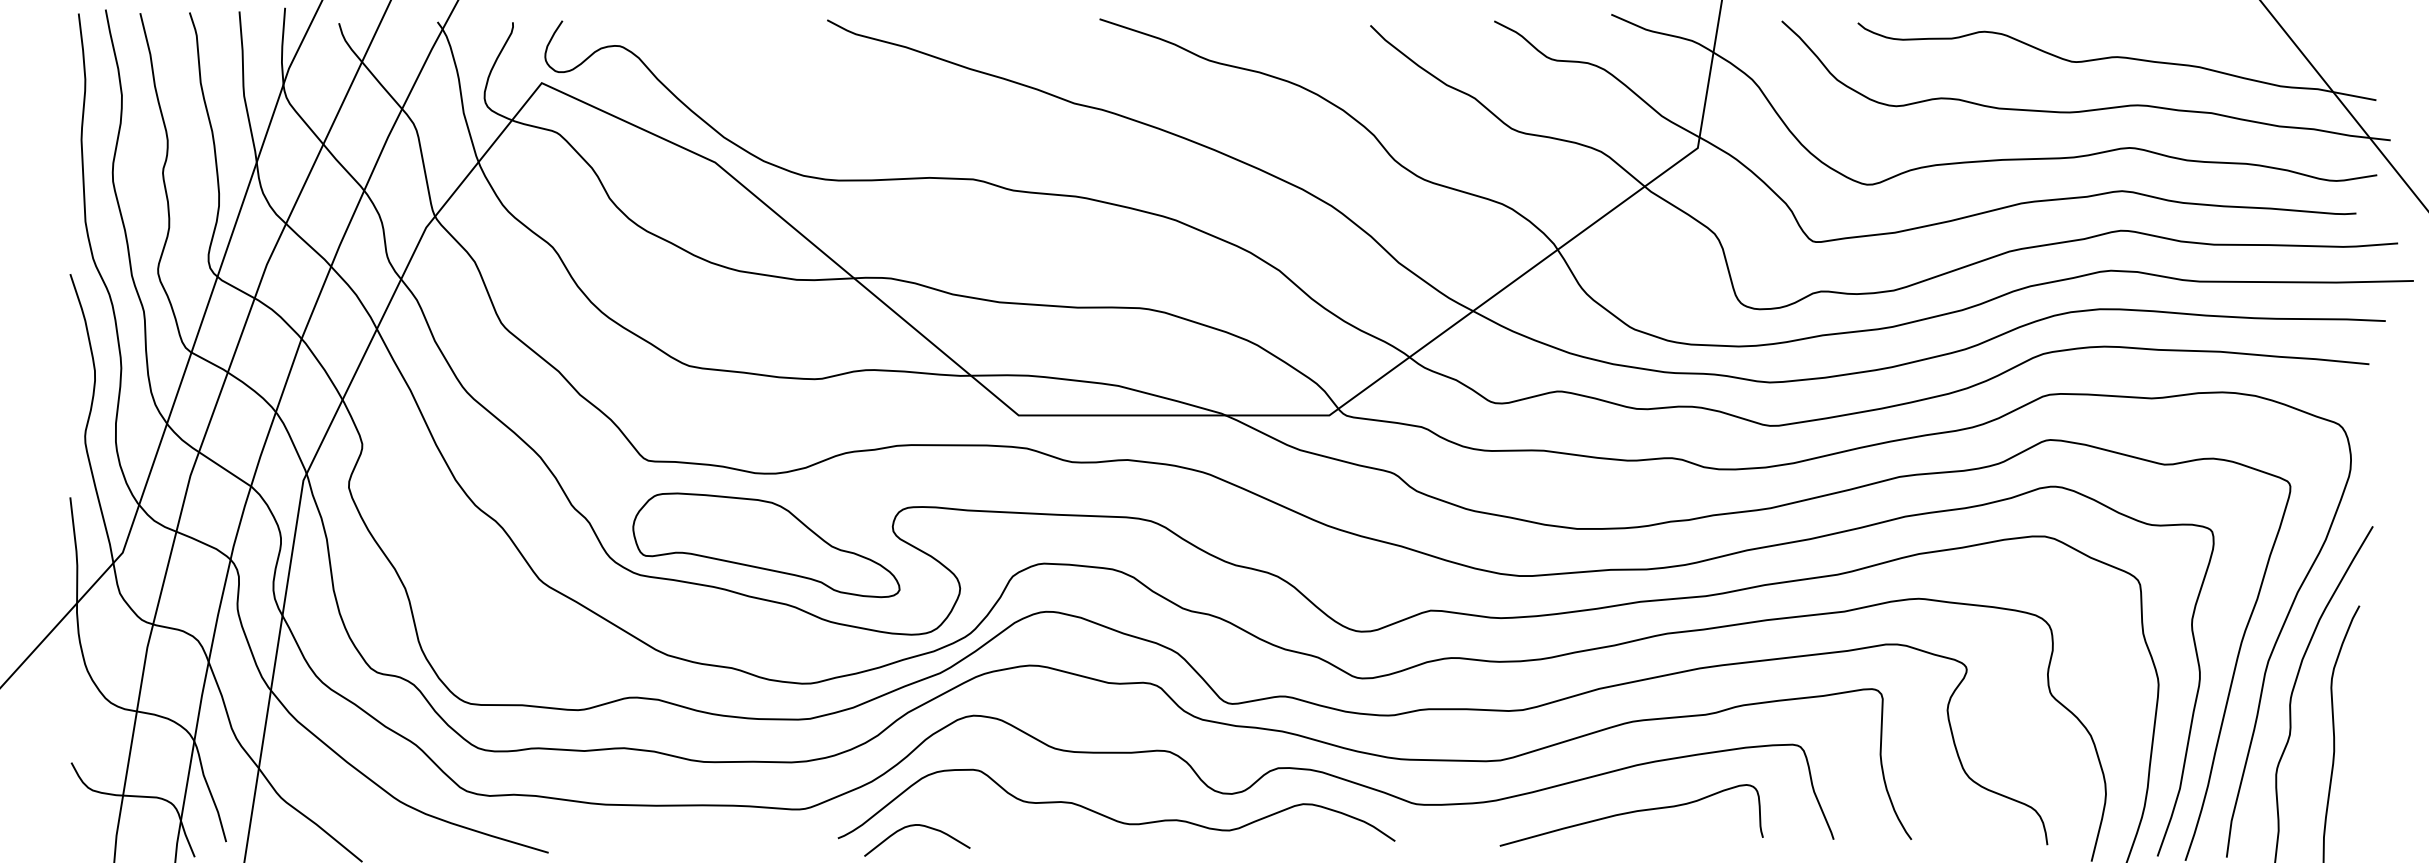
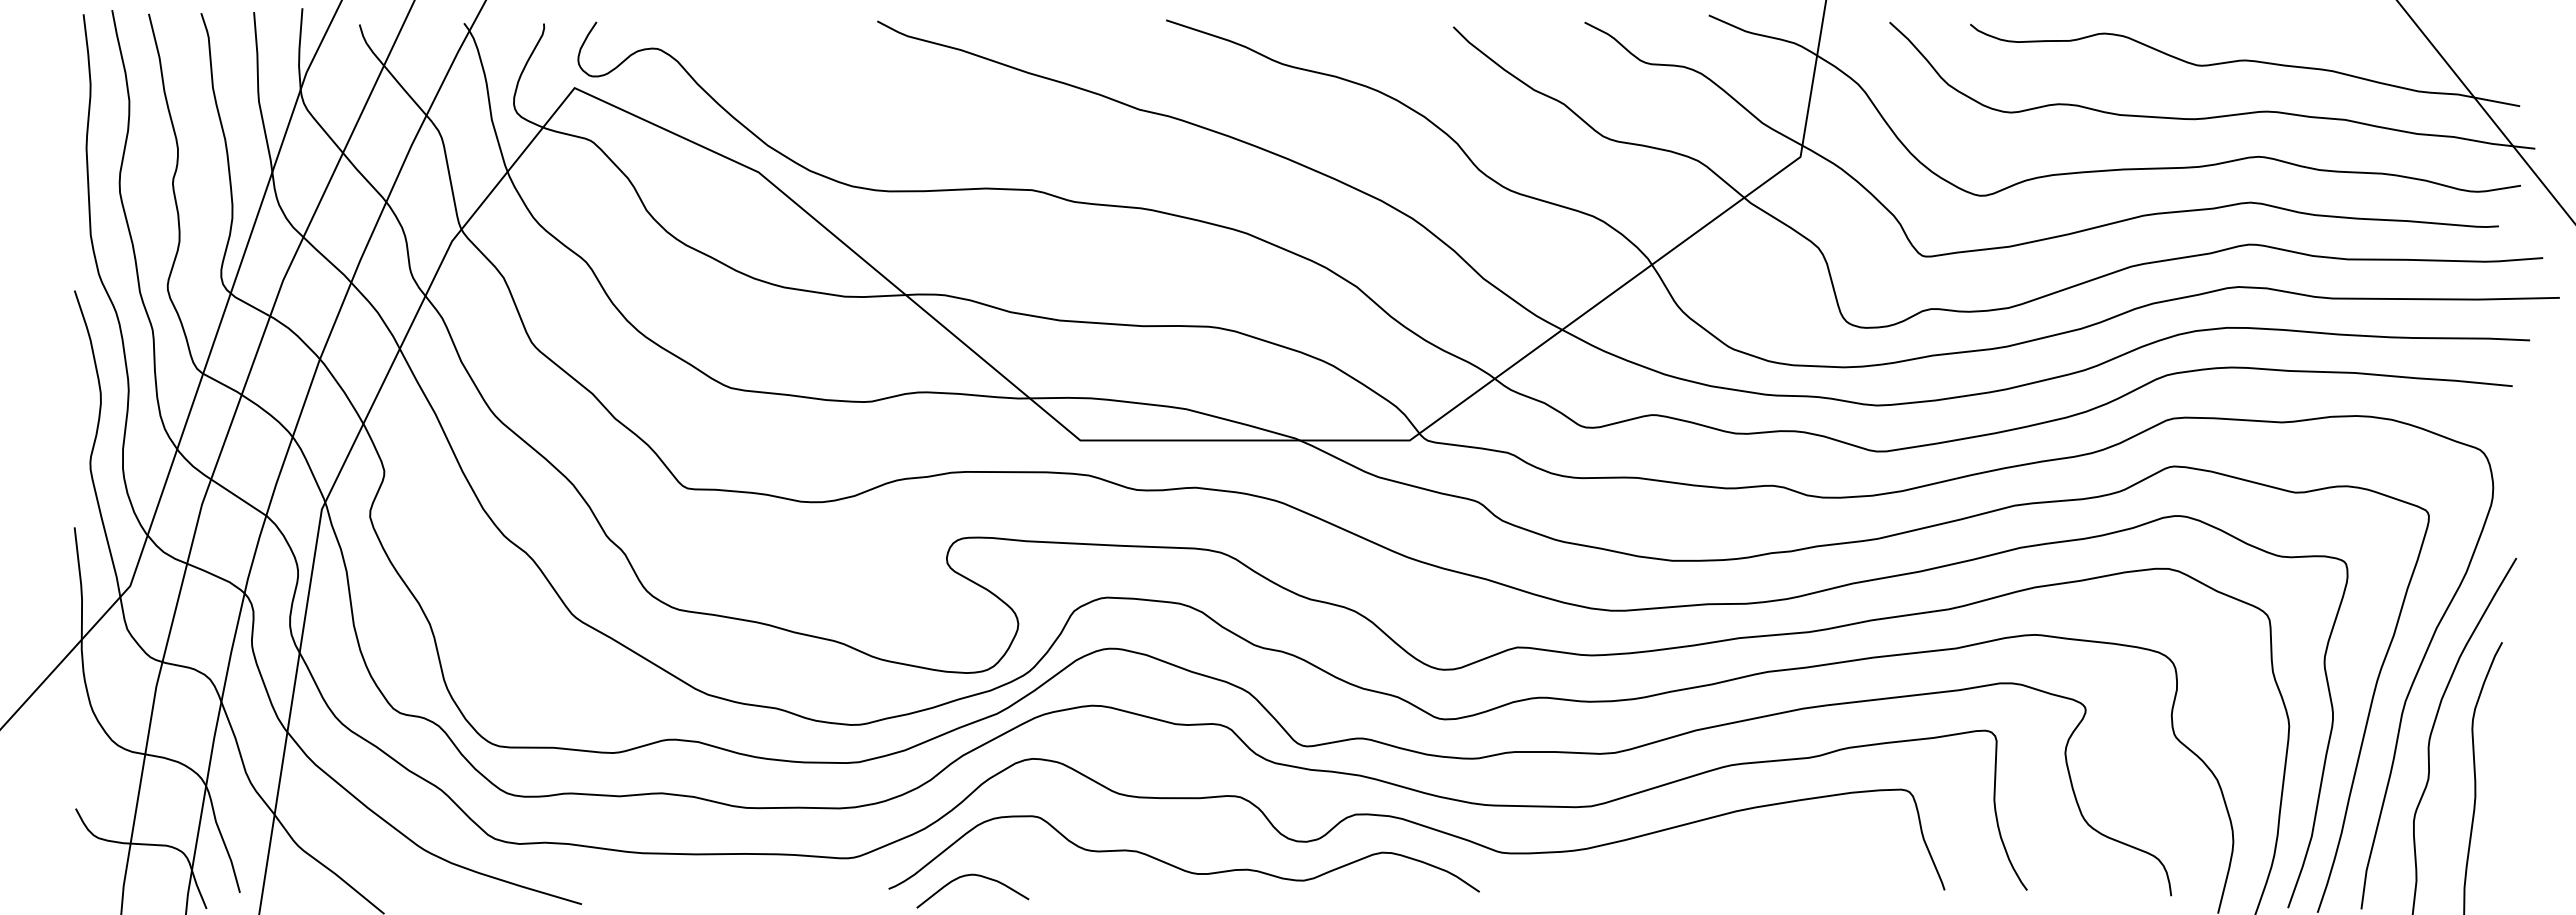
part: (766, 545) -> (812, 578), removed
curve: (1631, 813) -> (1730, 862), removed

